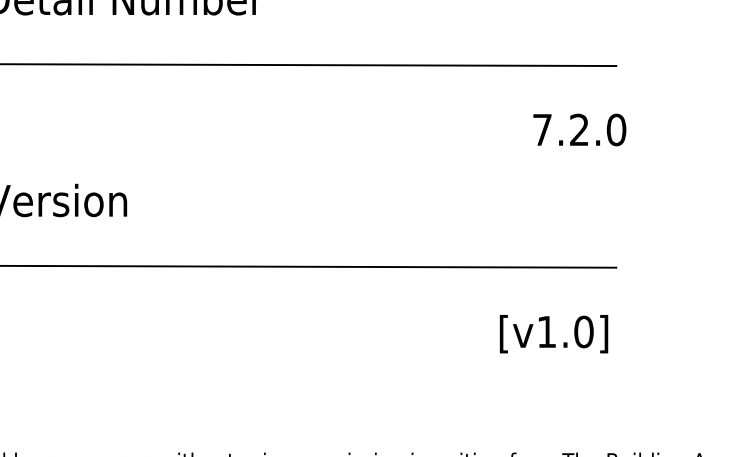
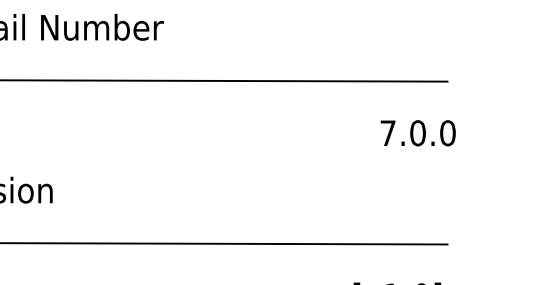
text: (579, 129) -> (418, 132), 7.2.0 -> 7.0.0

